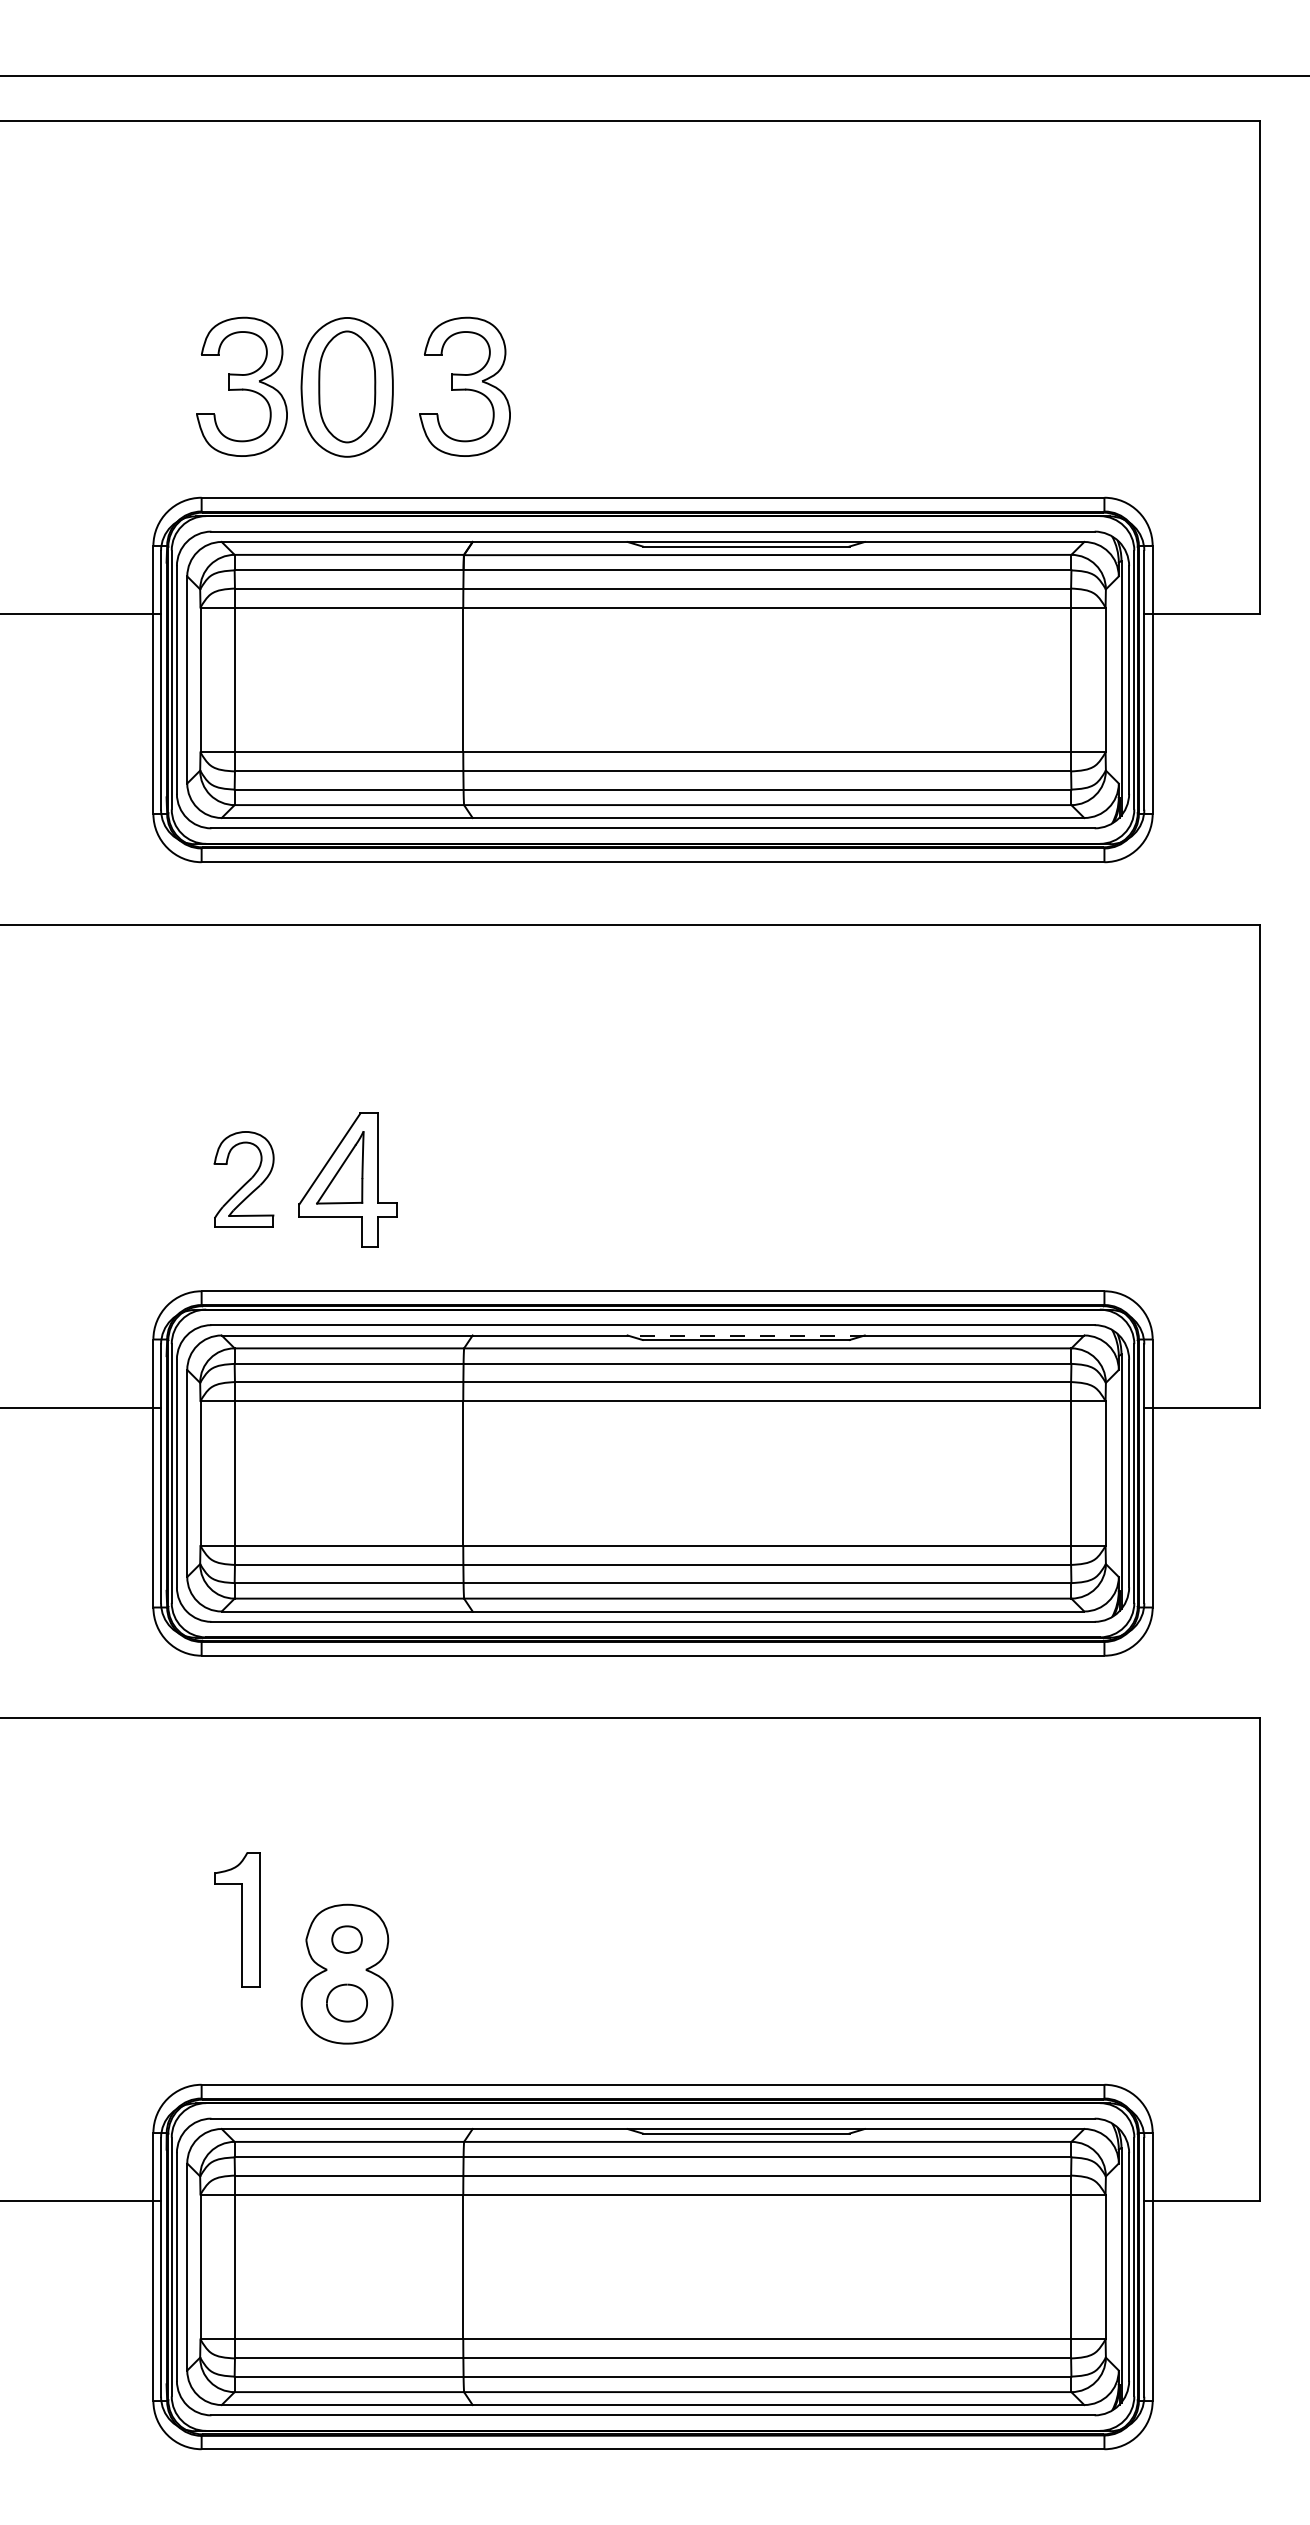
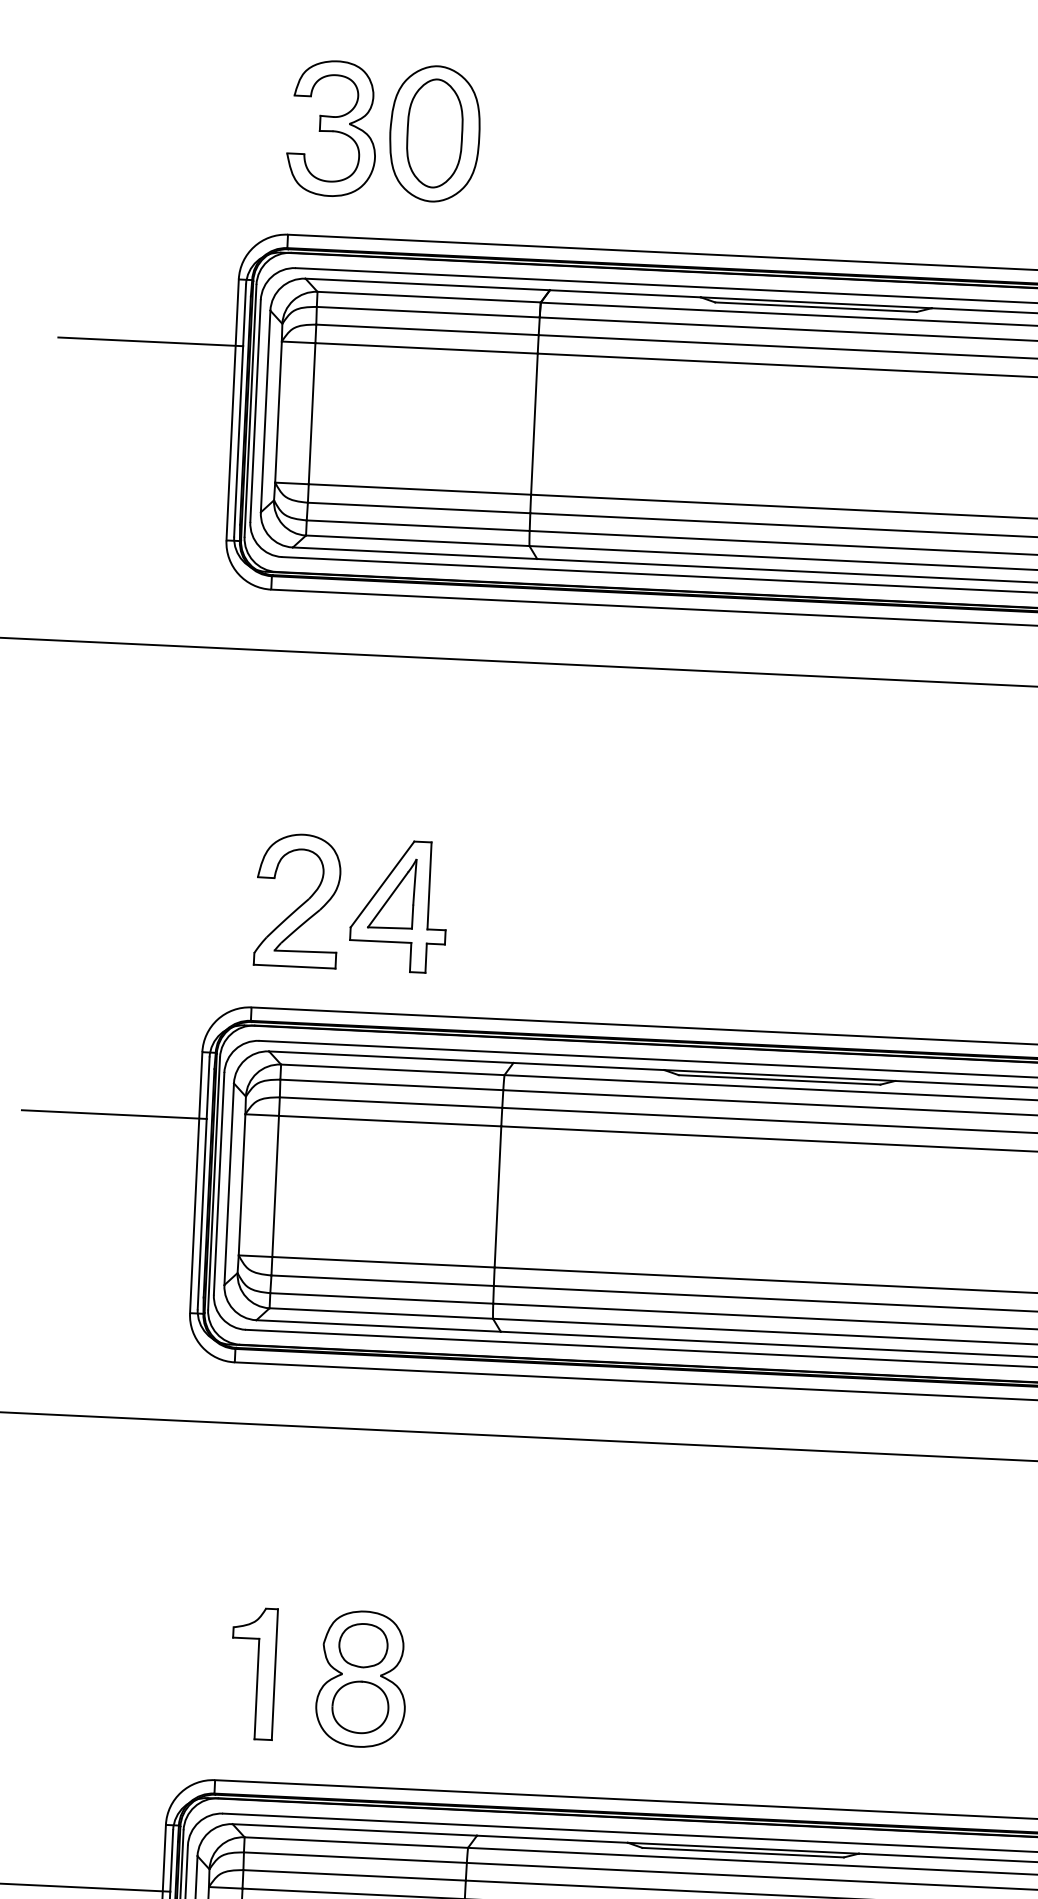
part: (464, 386) -> (549, 138), removed
part: (244, 1178) -> (298, 899), size x1.43
line: (746, 1335) -> (780, 1075), dashed -> solid
part: (237, 1919) -> (253, 1673), moved
part: (346, 1939) -> (362, 1645), size x1.67
part: (346, 2002) -> (359, 1706), size x1.43

